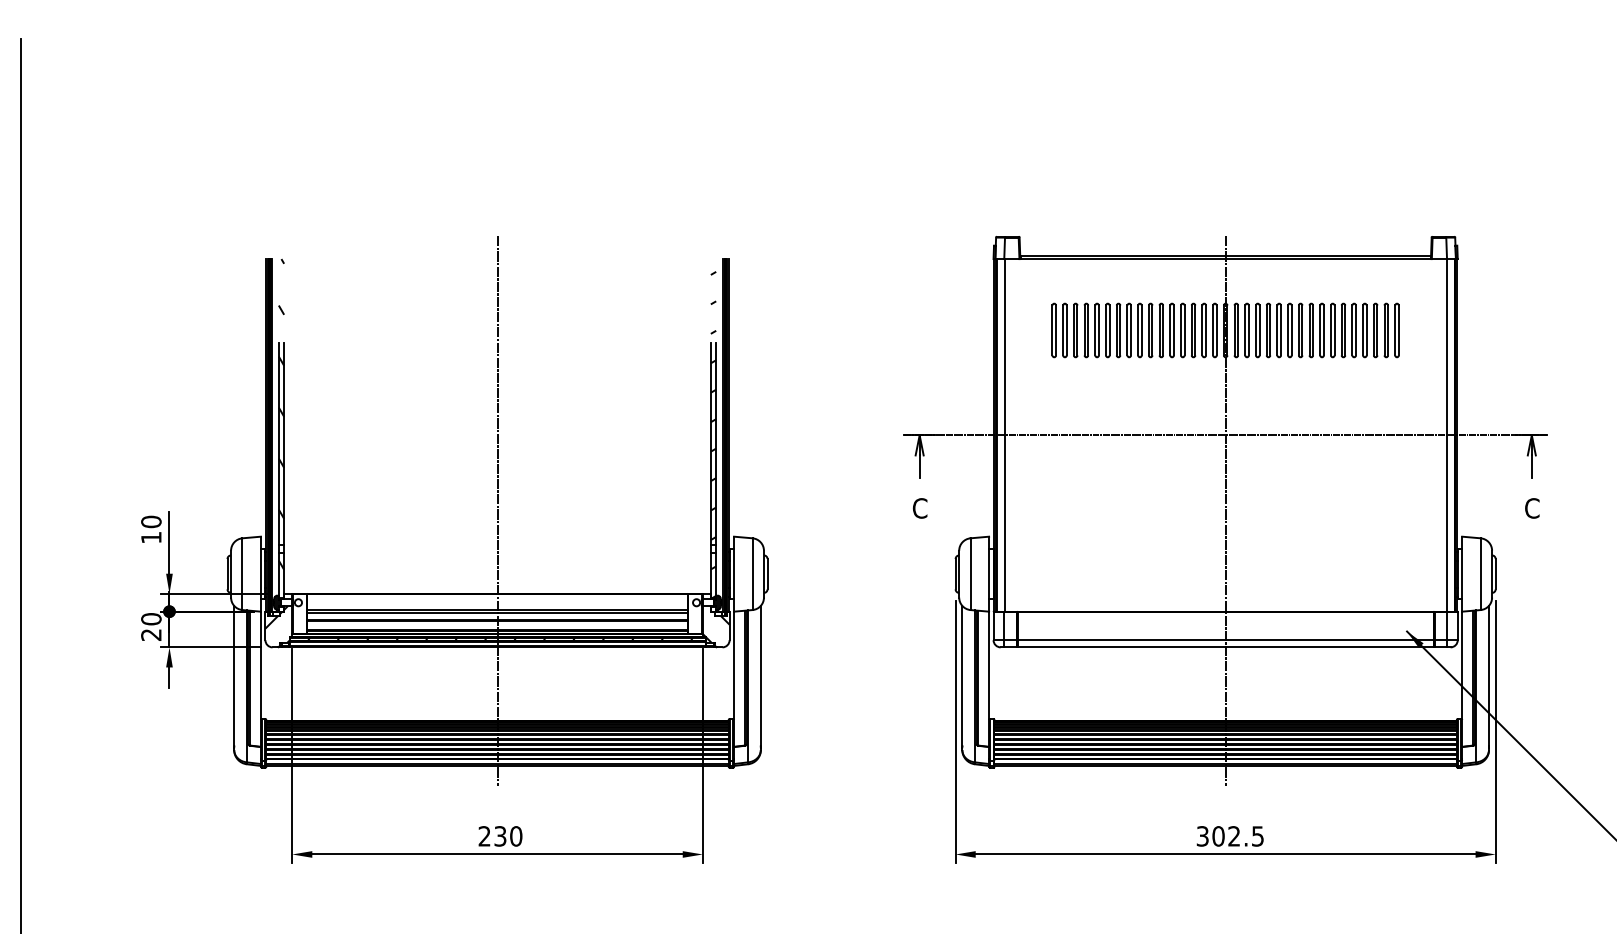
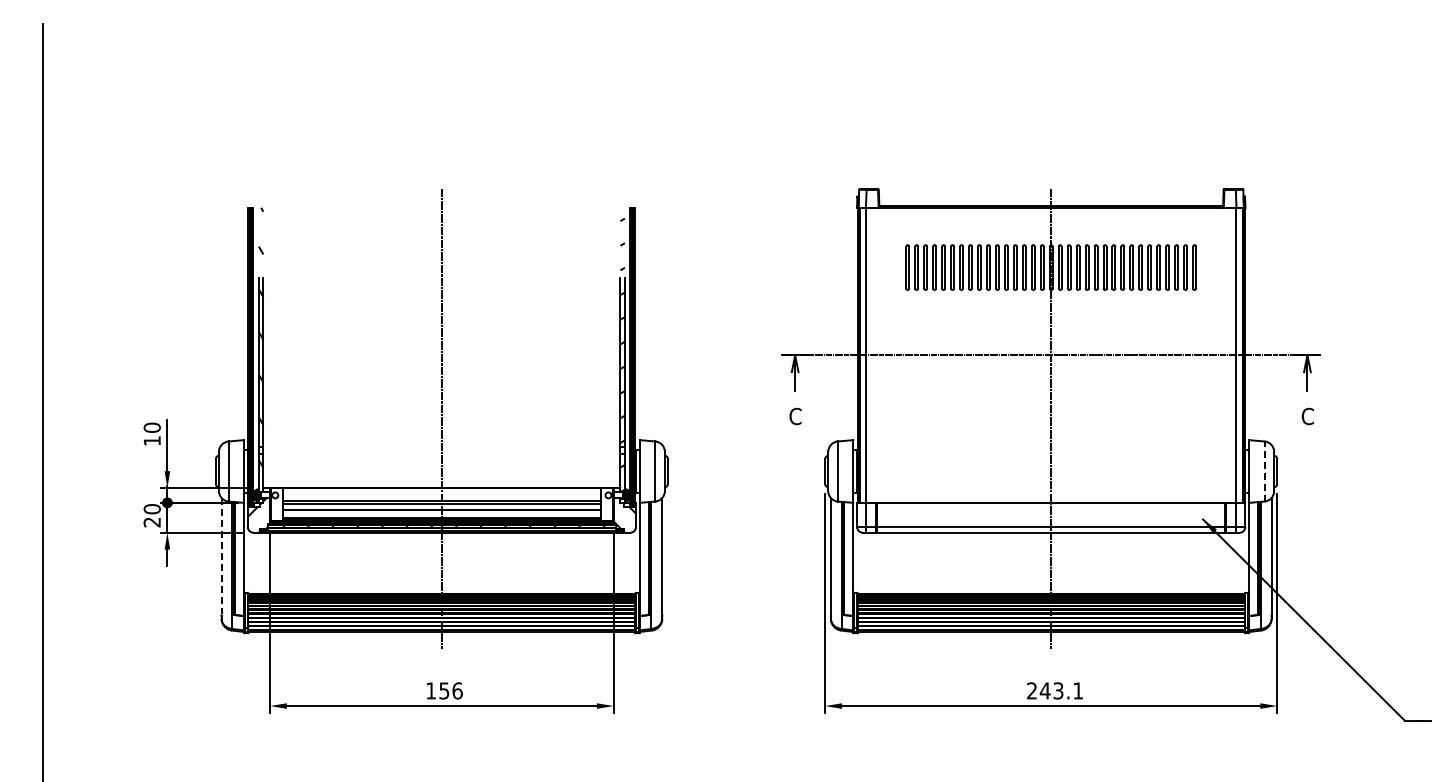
line: (1480, 574) -> (1264, 471), solid -> dashed
line: (234, 675) -> (221, 556), solid -> dashed
text: (500, 835) -> (444, 690), 230 -> 156
text: (1229, 835) -> (1054, 690), 302.5 -> 243.1

